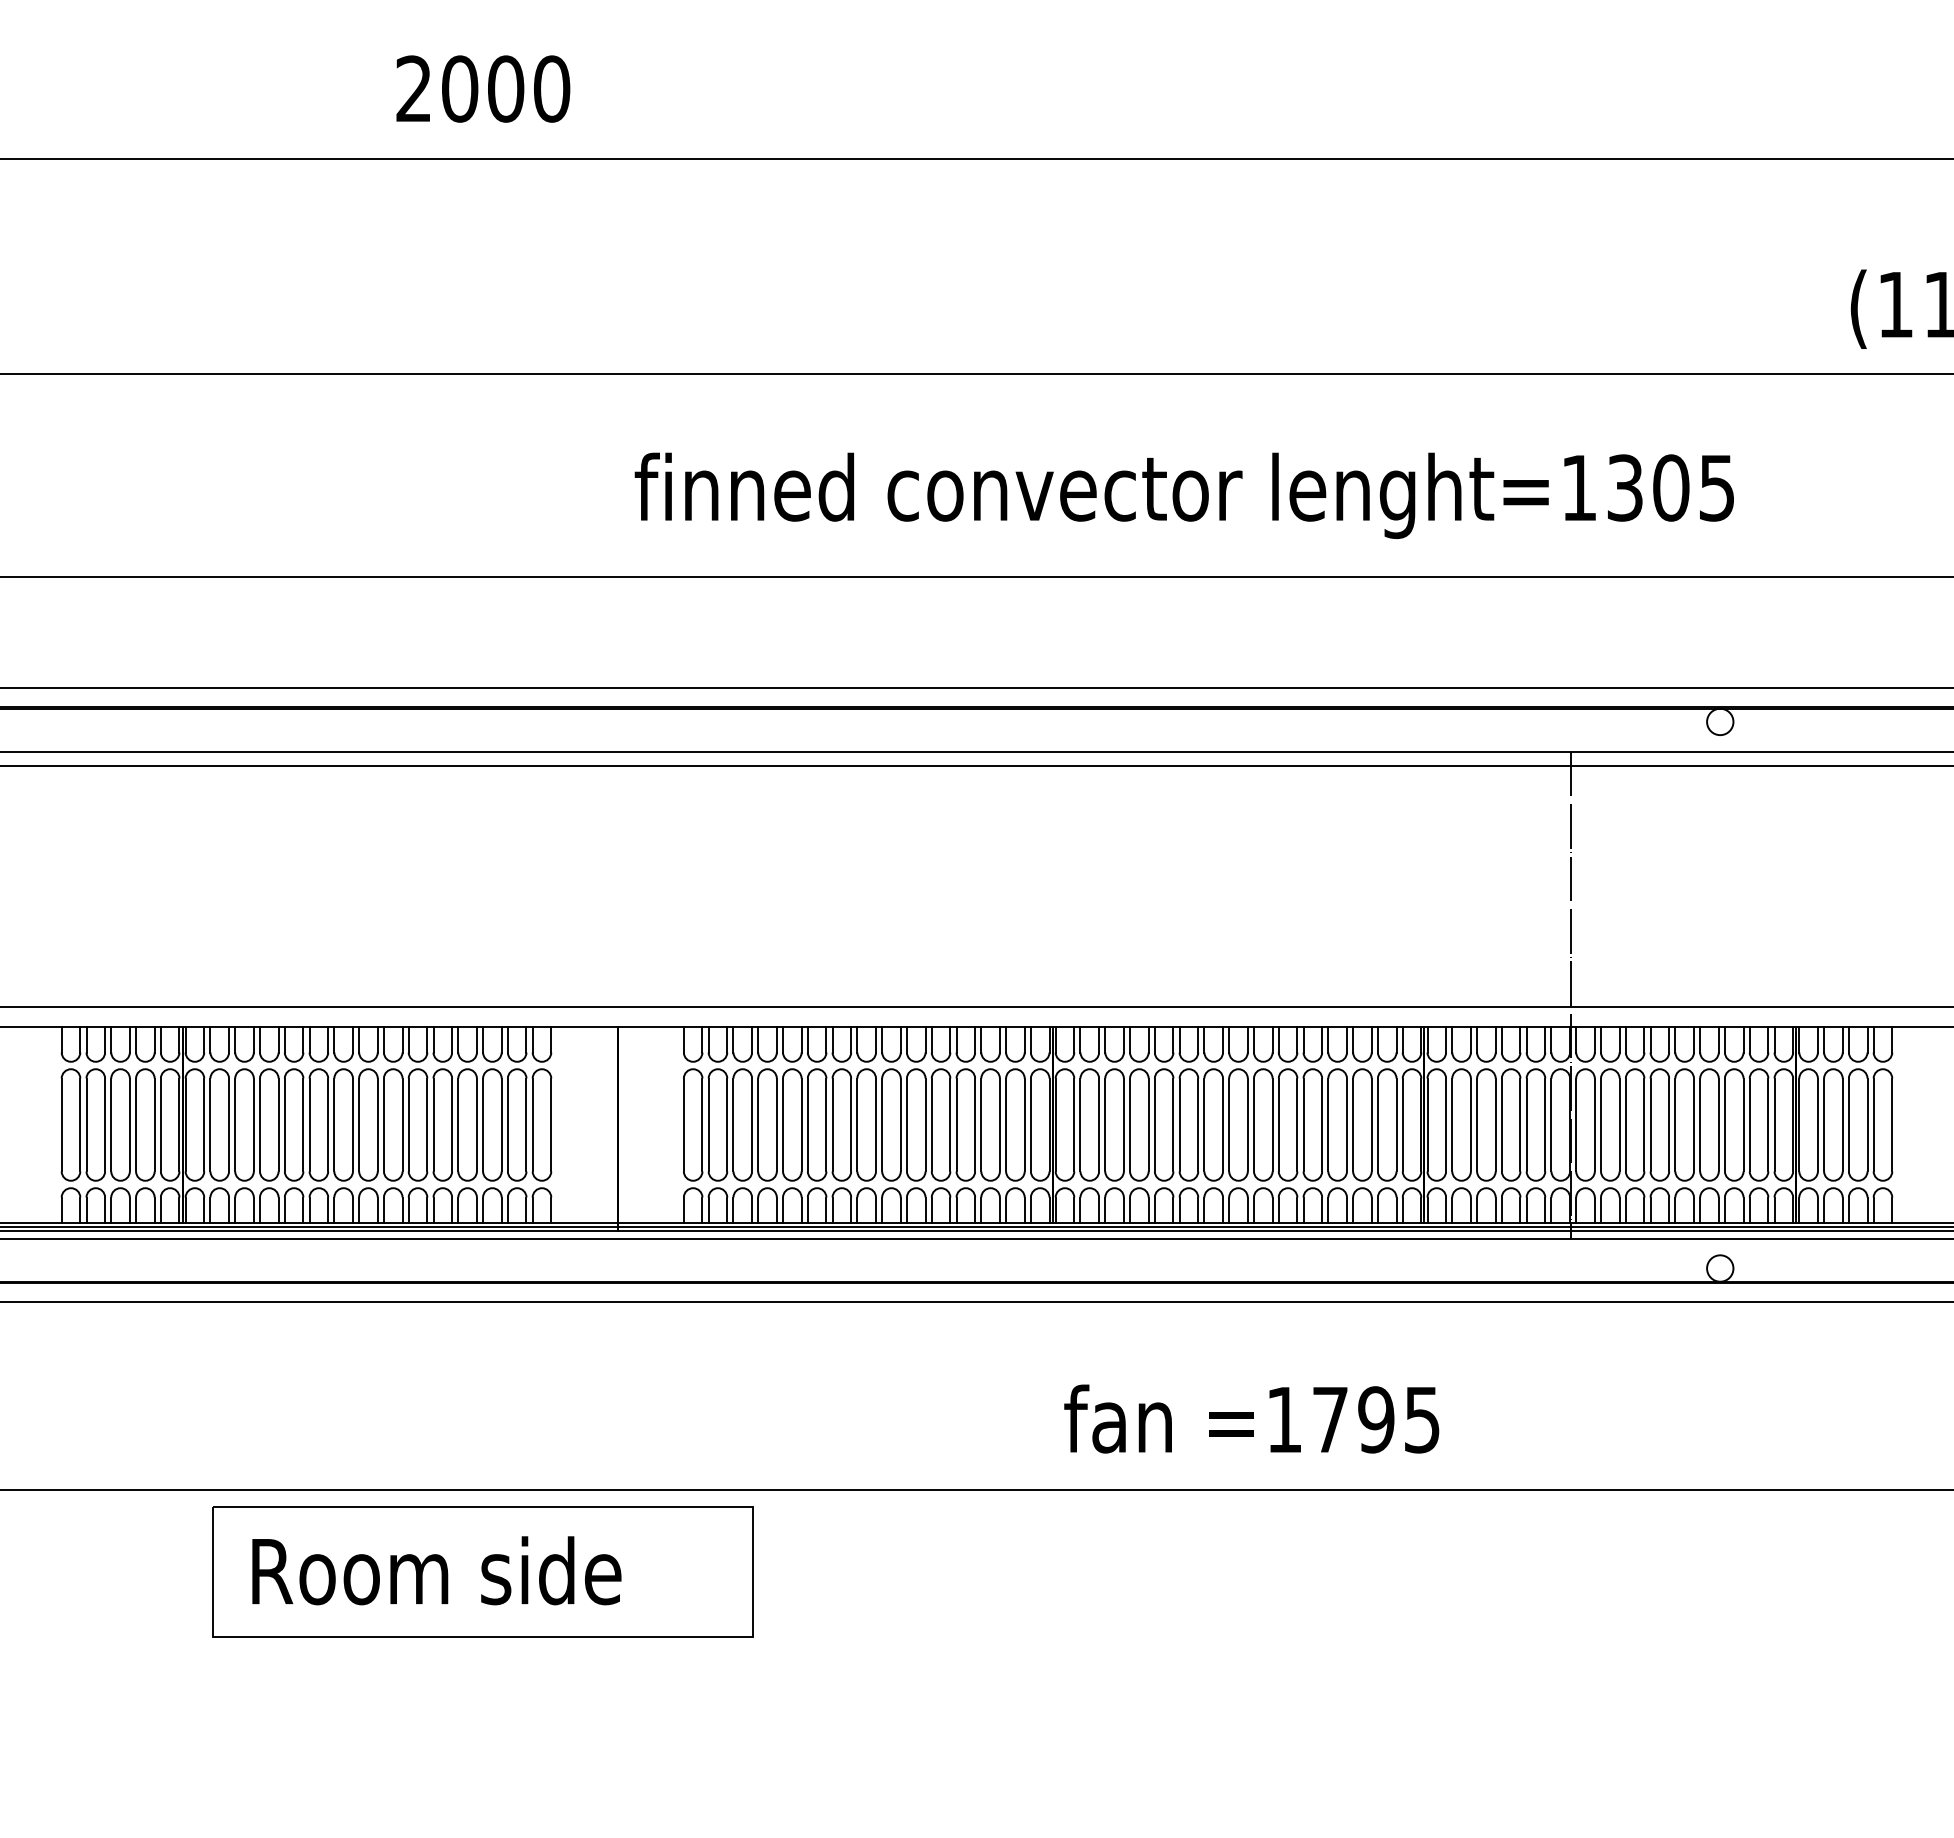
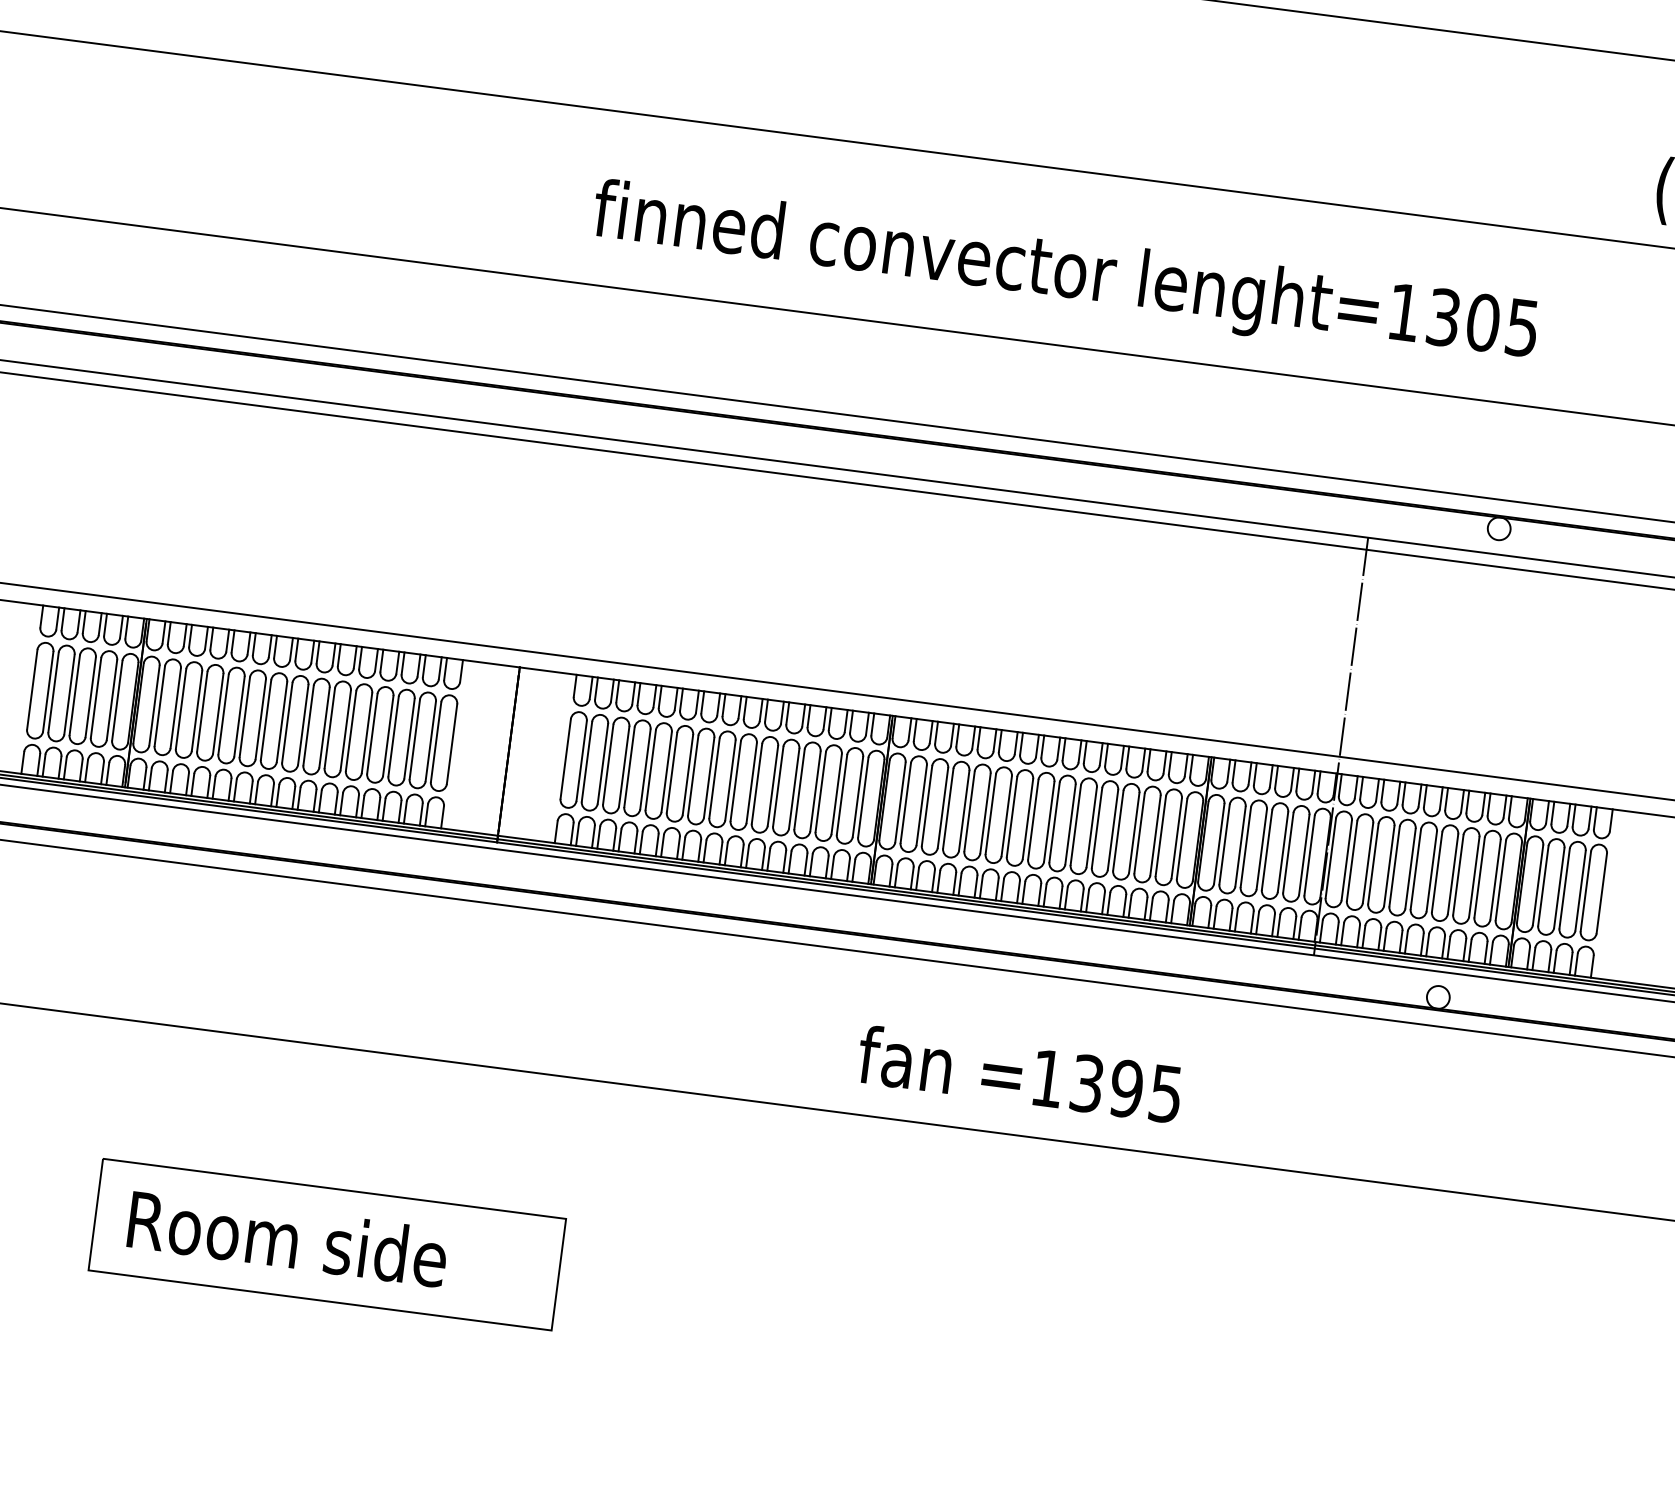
text: (1330, 1419) -> (1087, 1083), 1795 -> 1395
part: (482, 1571) -> (327, 1244), moved

